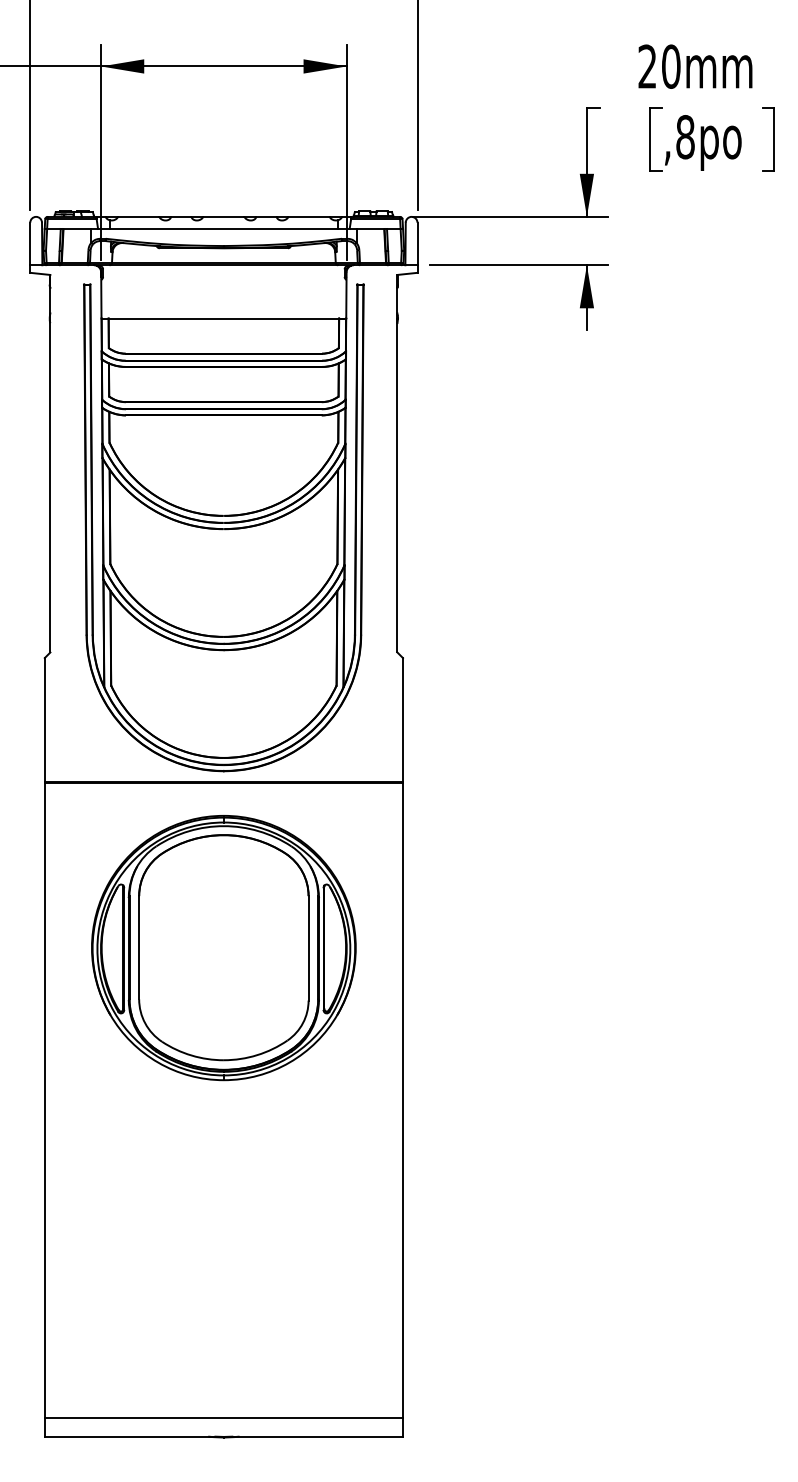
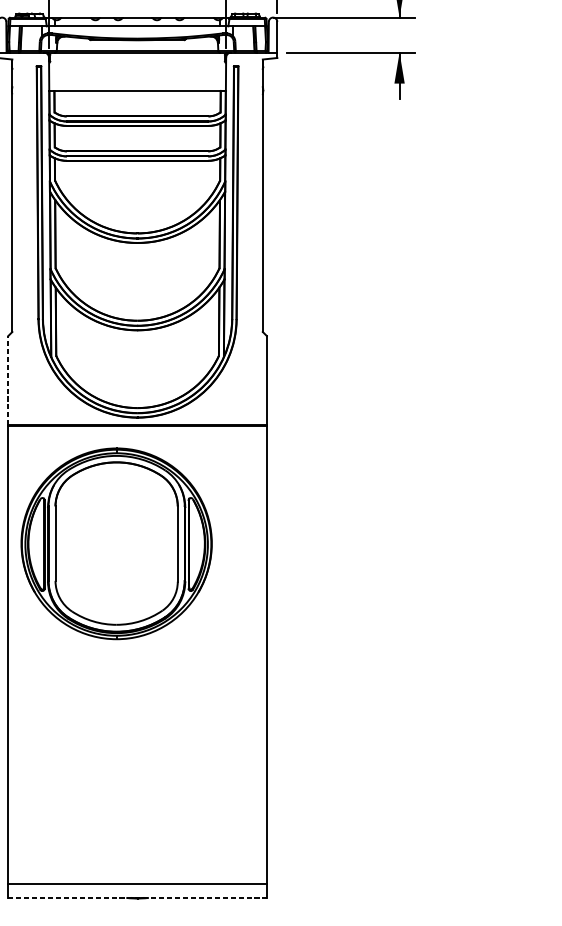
line: (44, 719) -> (8, 380), solid -> dashed
part: (223, 948) -> (116, 544), moved
line: (224, 1436) -> (138, 897), solid -> dashed

